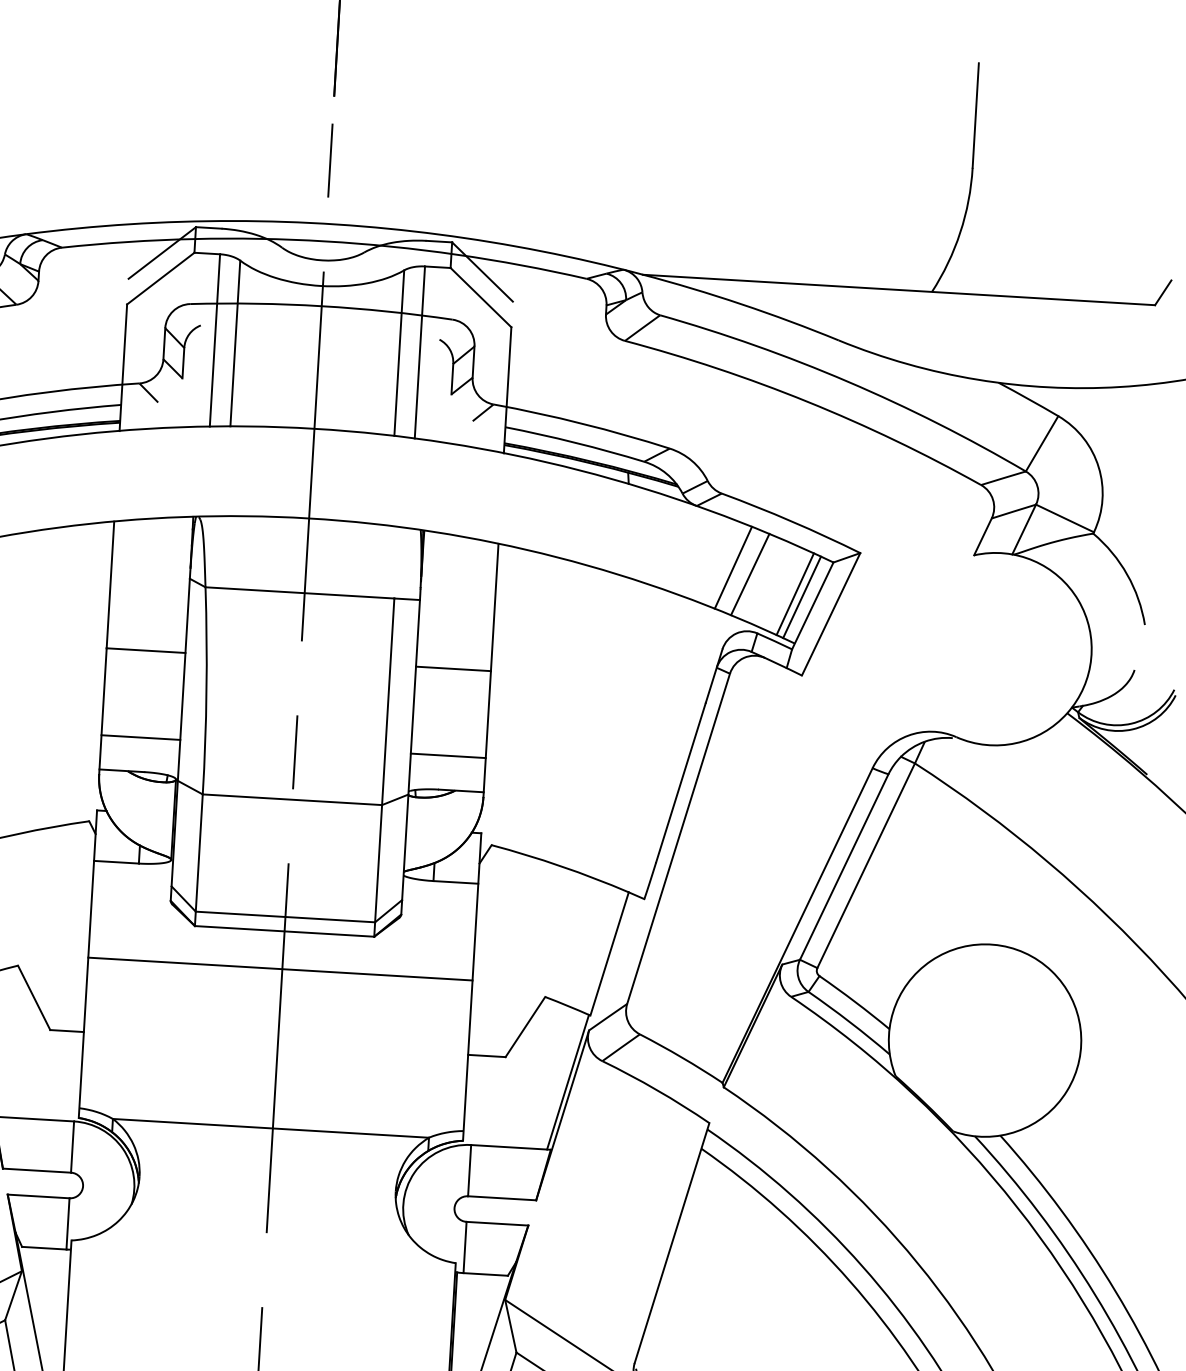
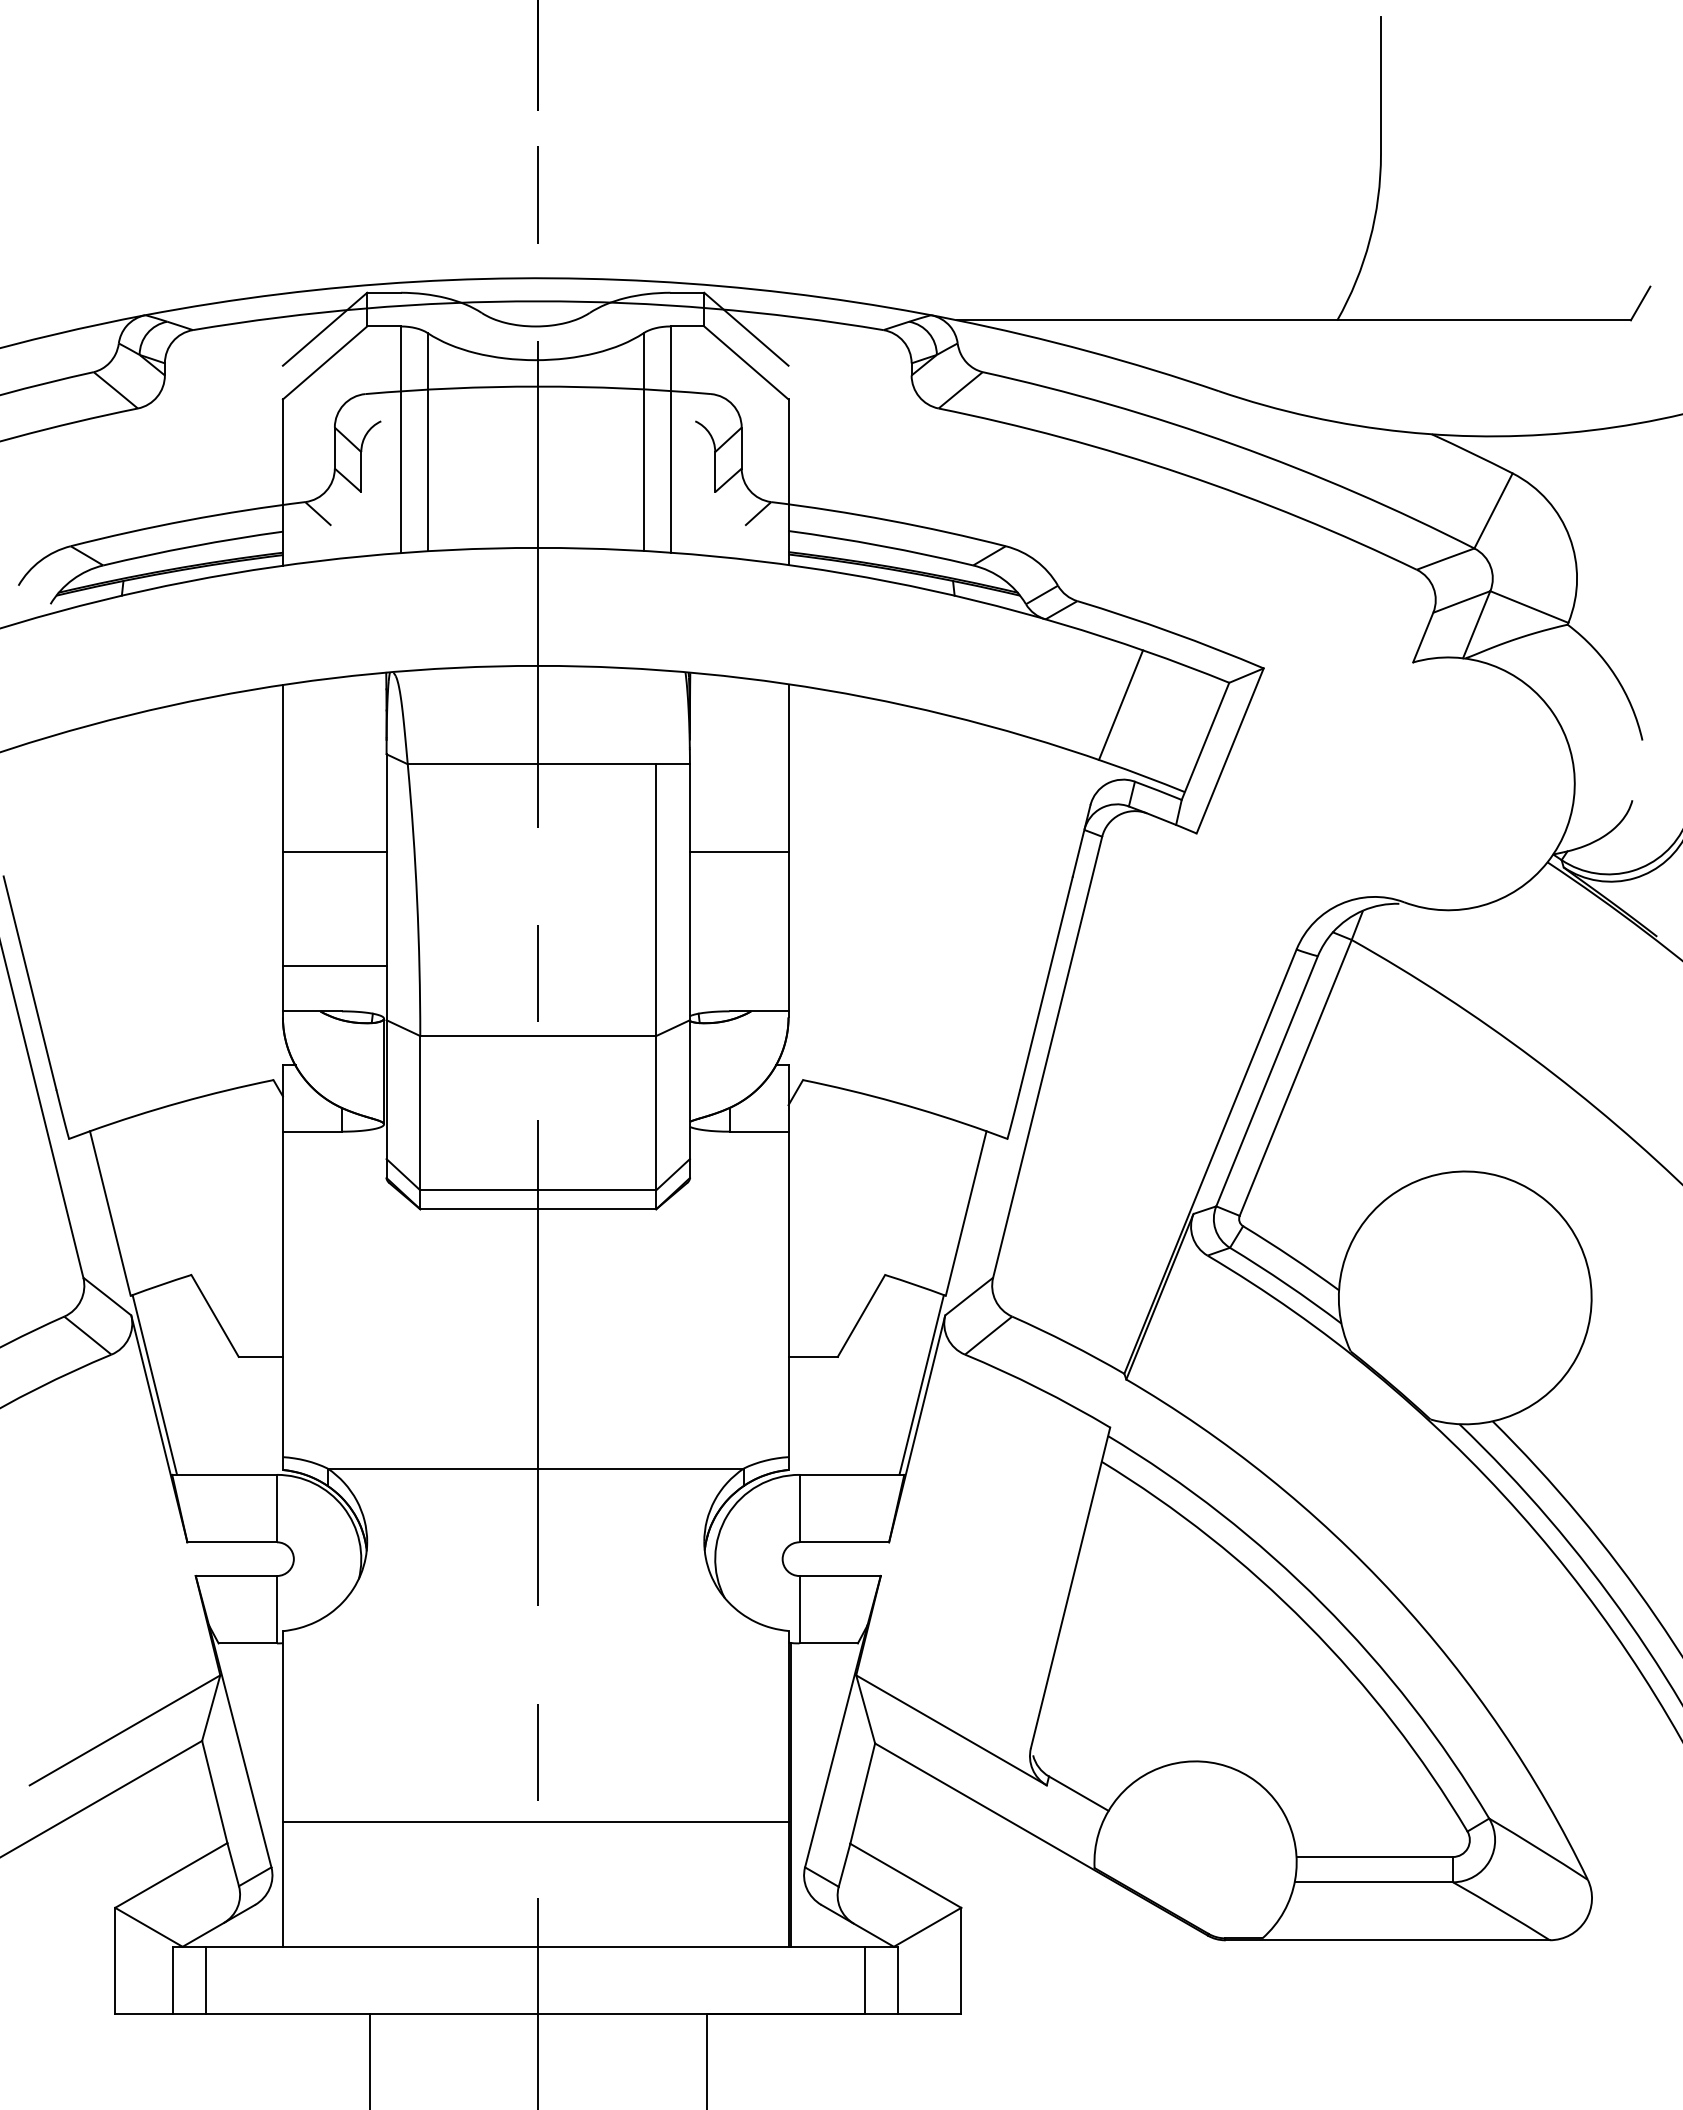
line: (733, 567) -> (1098, 697), removed
line: (795, 594) -> (1181, 727), removed
line: (801, 596) -> (1190, 730), removed
line: (447, 755) -> (738, 966), removed
line: (280, 969) -> (535, 1259), removed

